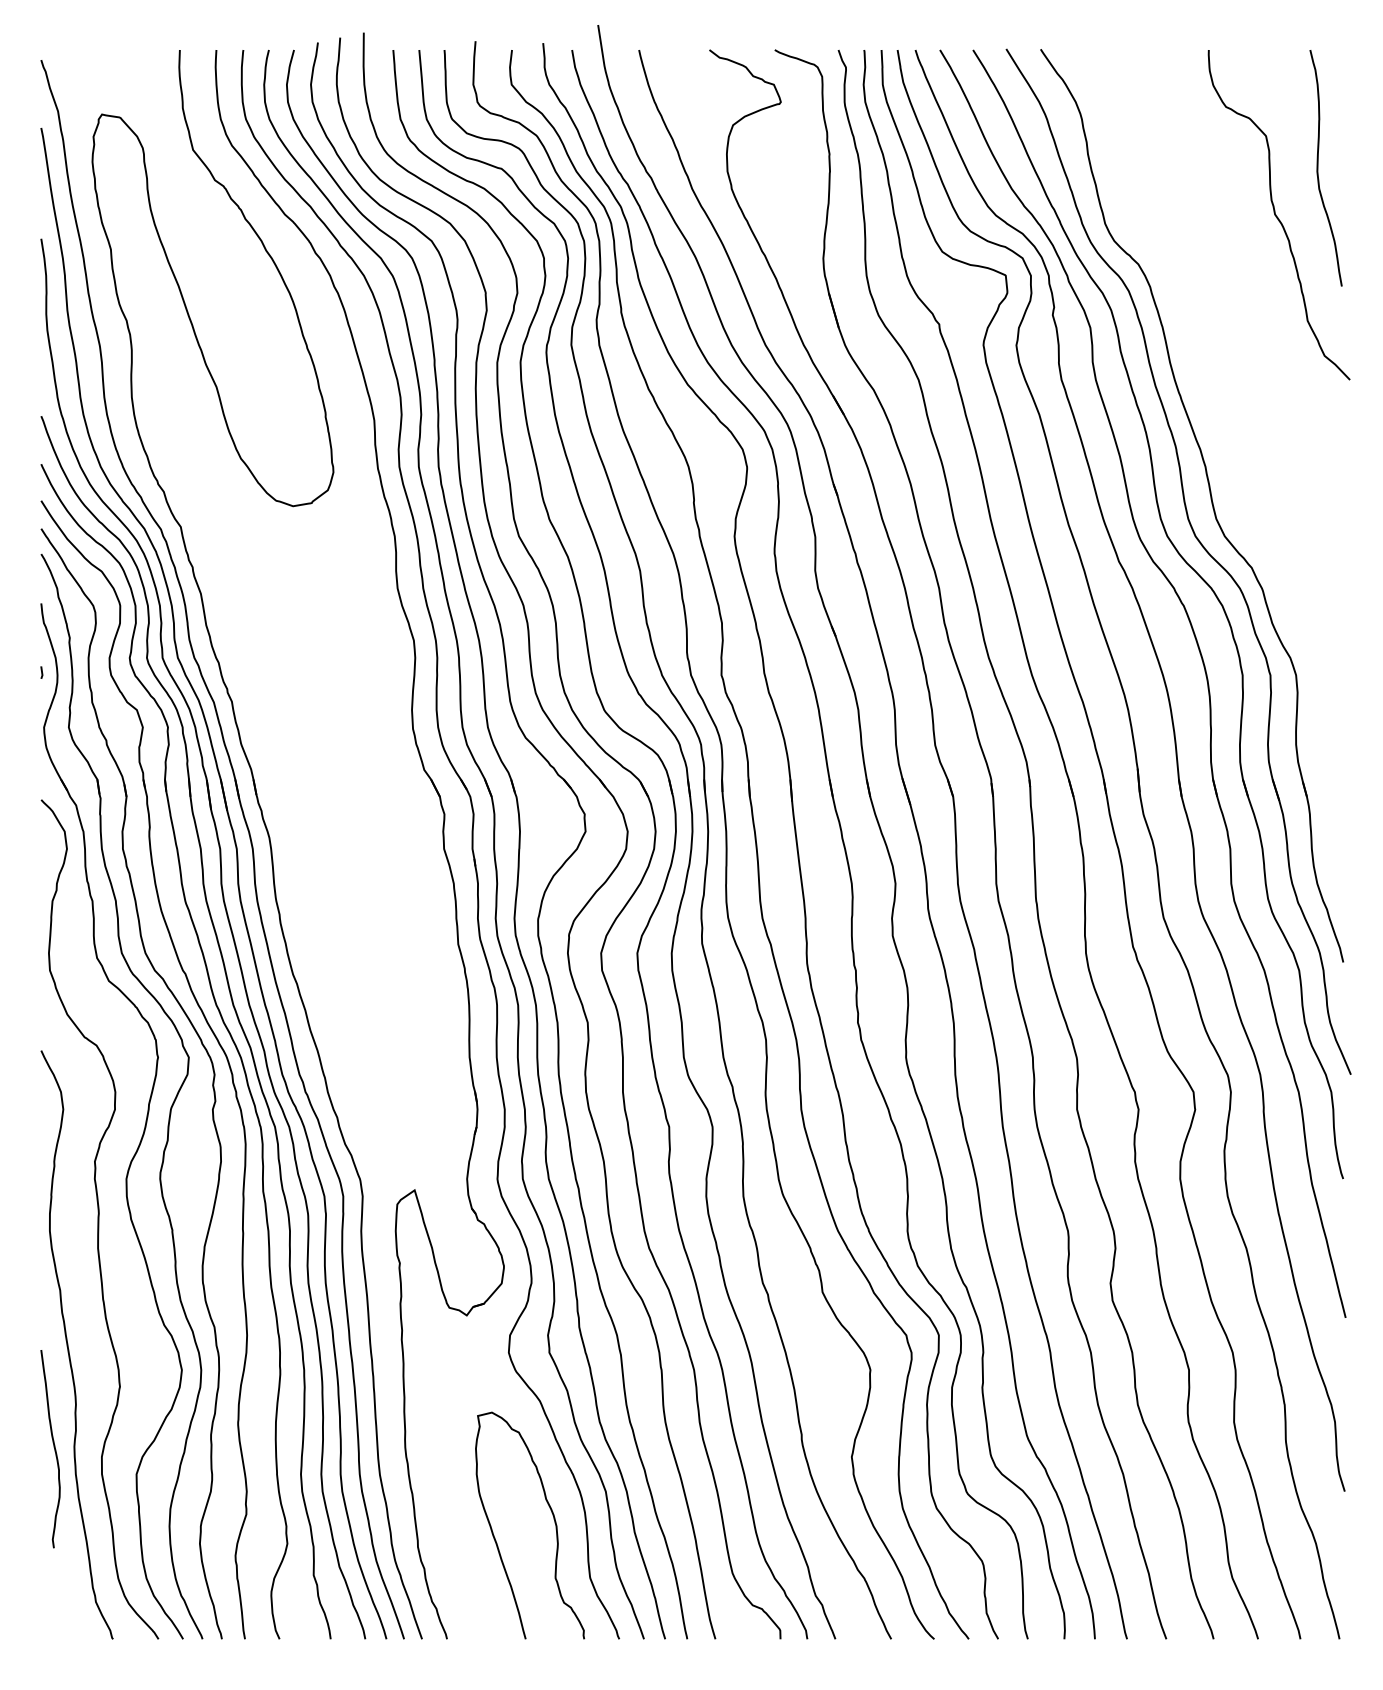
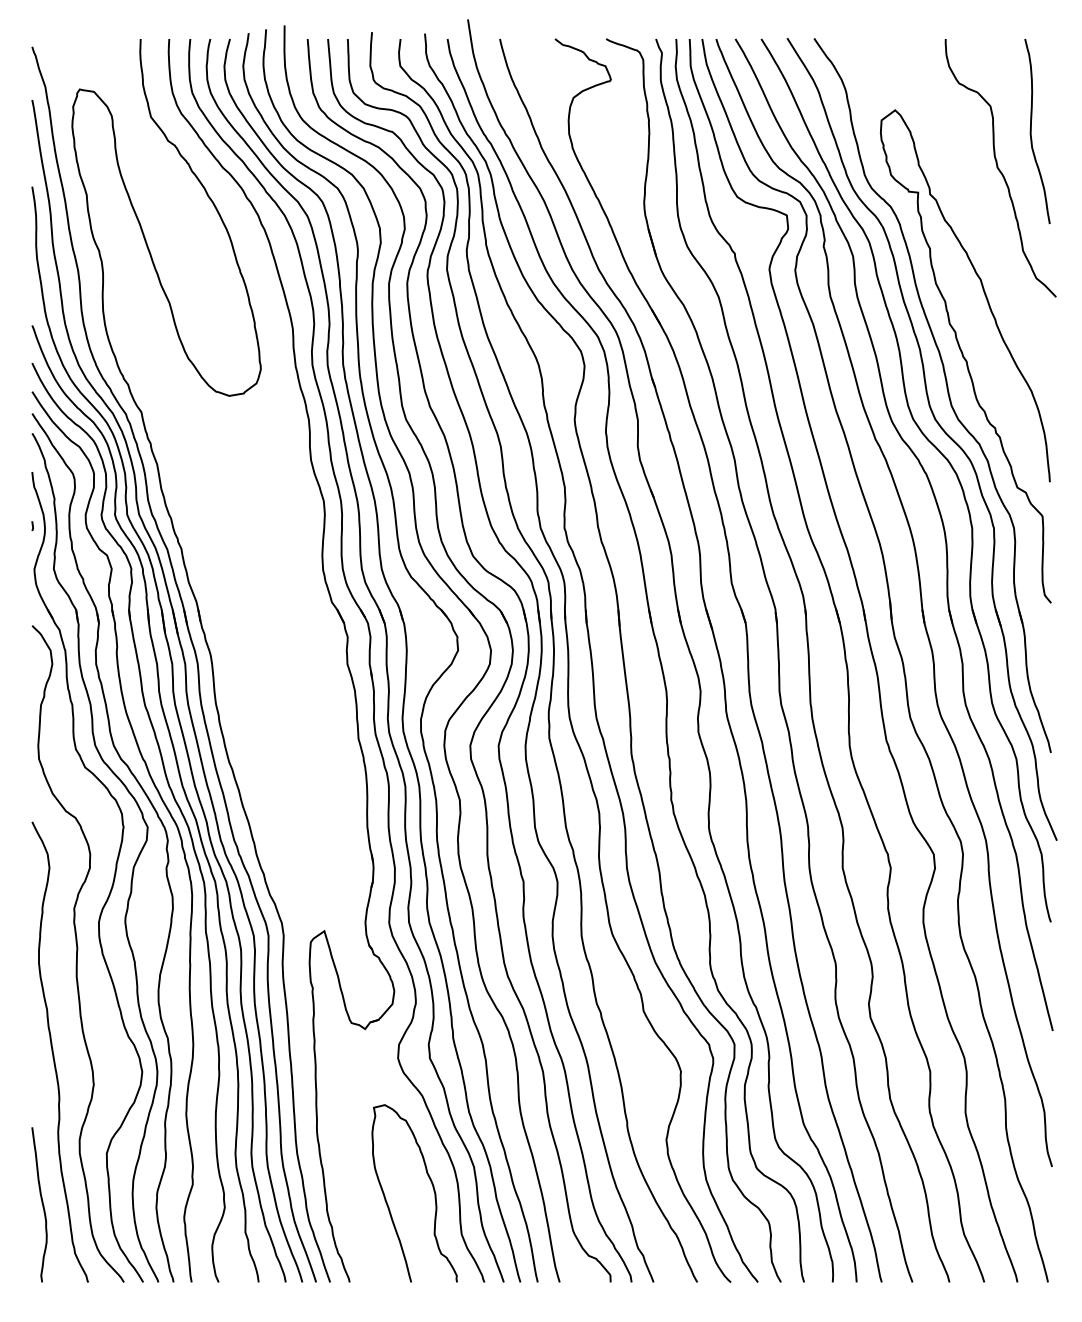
curve: (1232, 456) -> (964, 357), added
curve: (53, 1447) -> (41, 1203), moved

